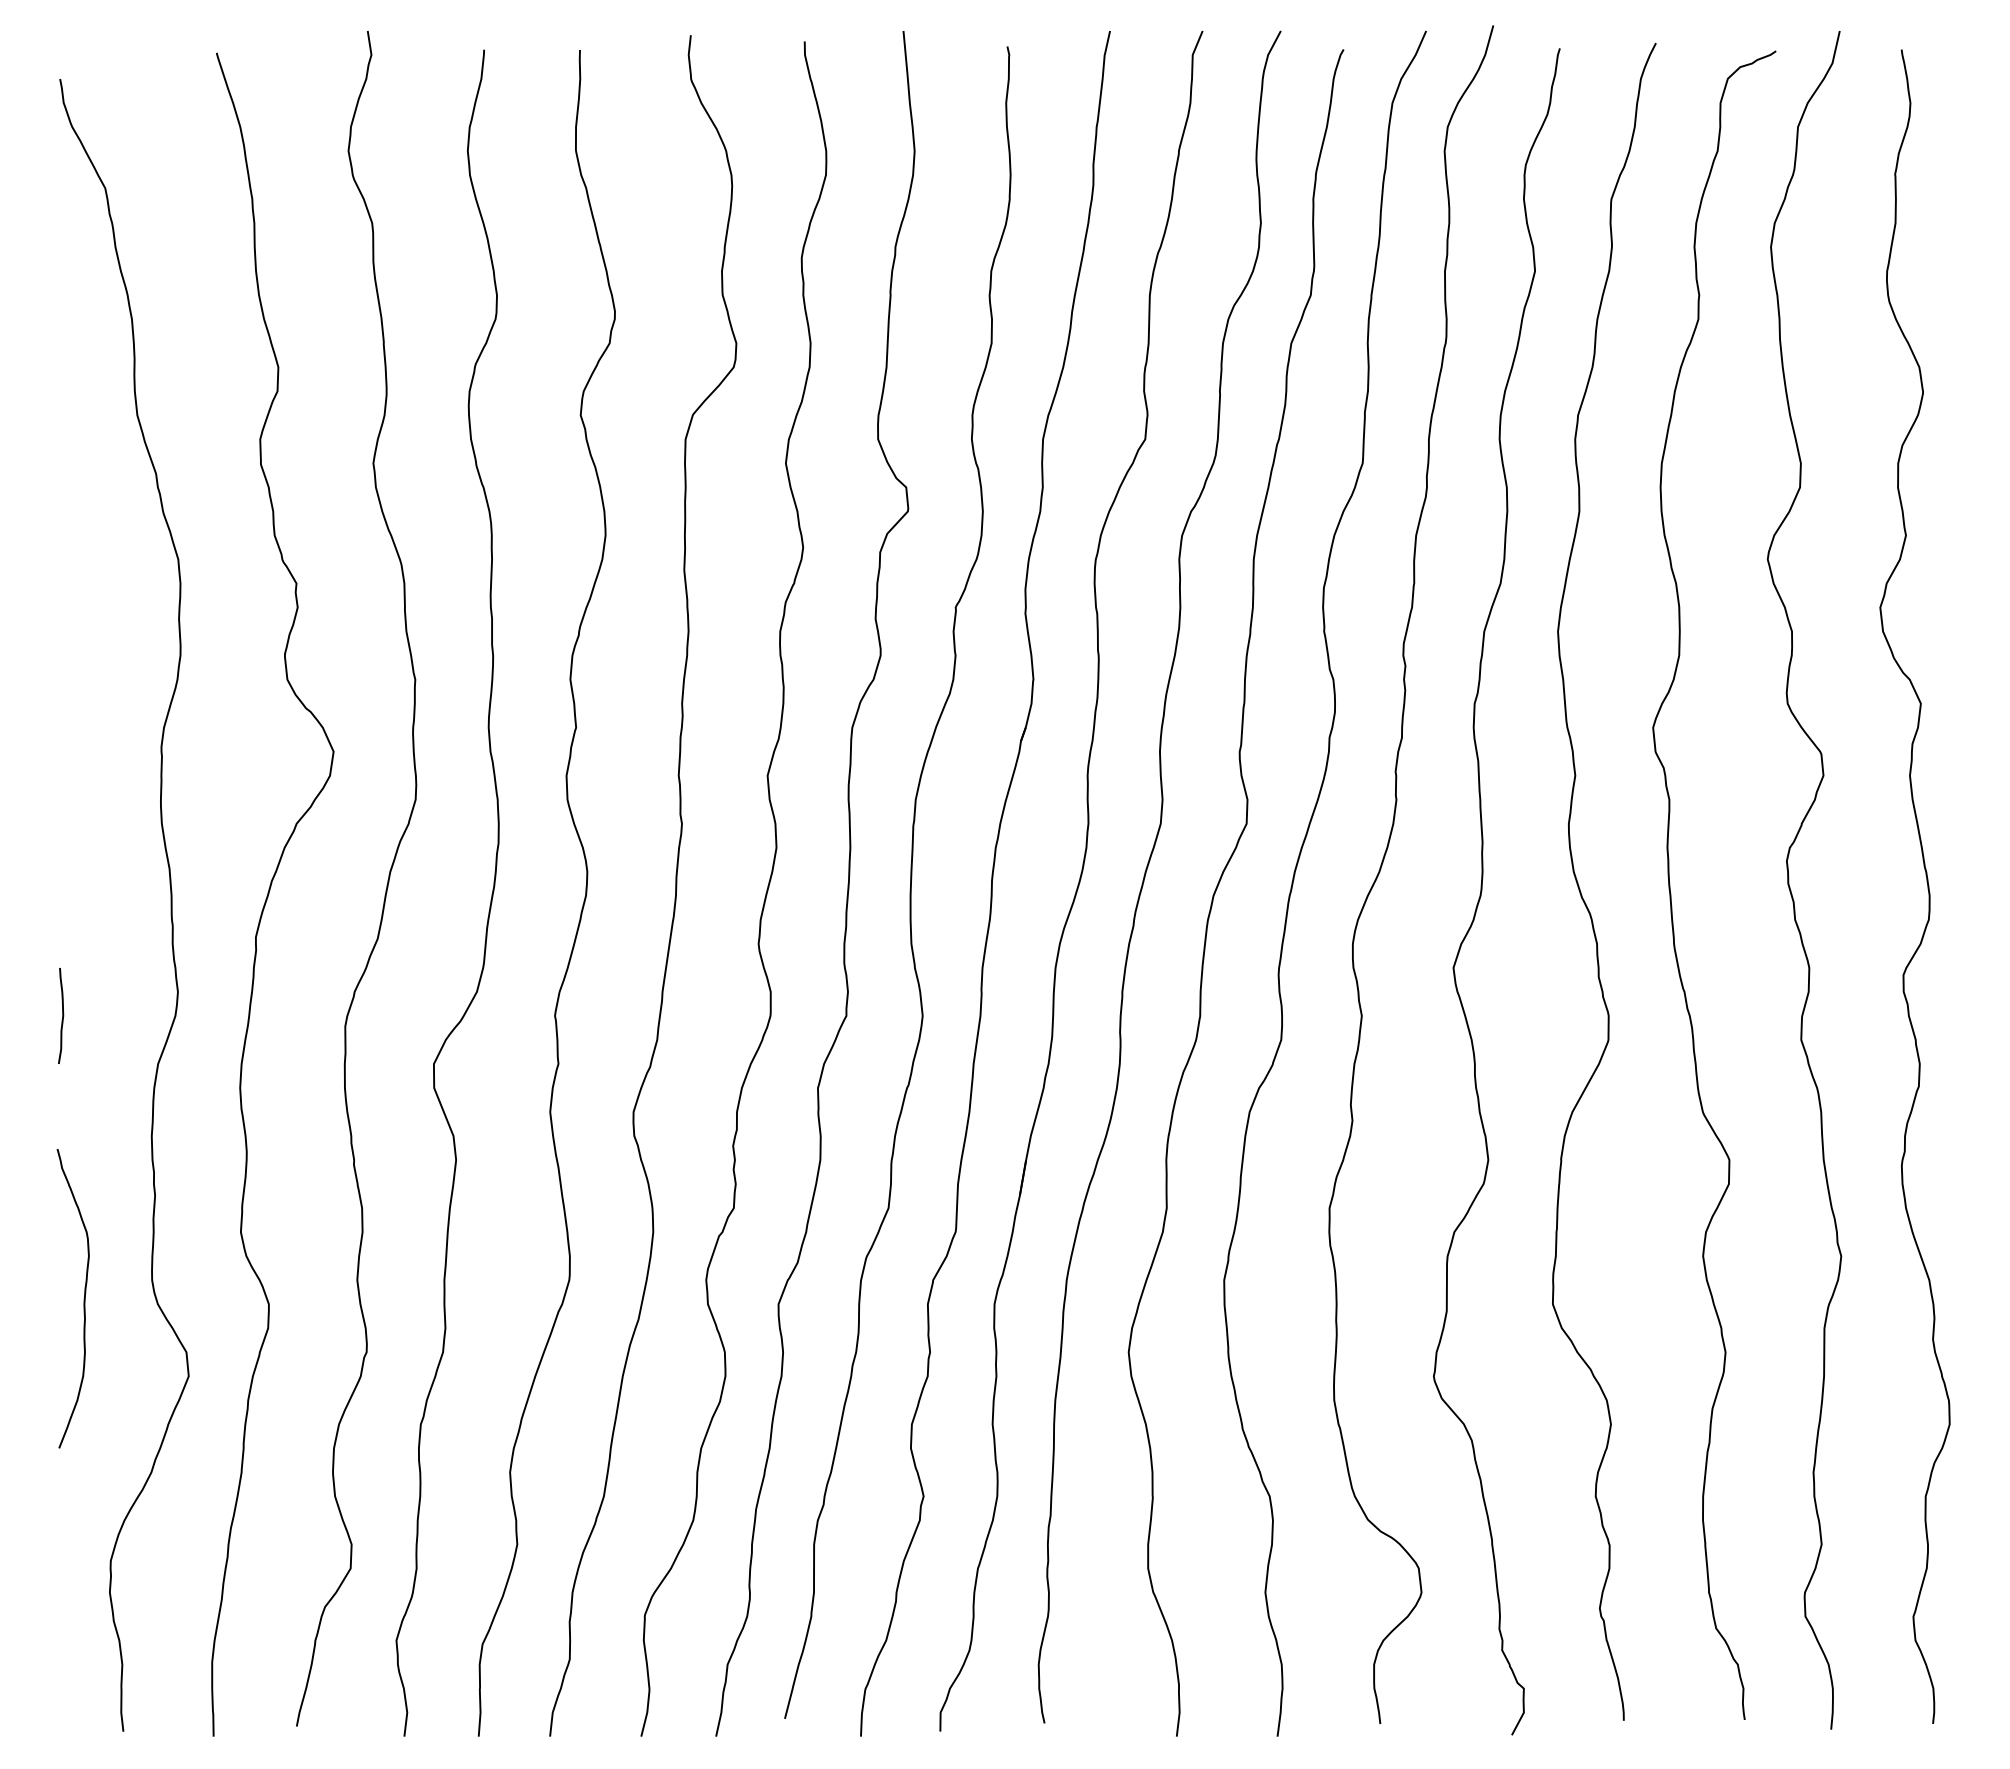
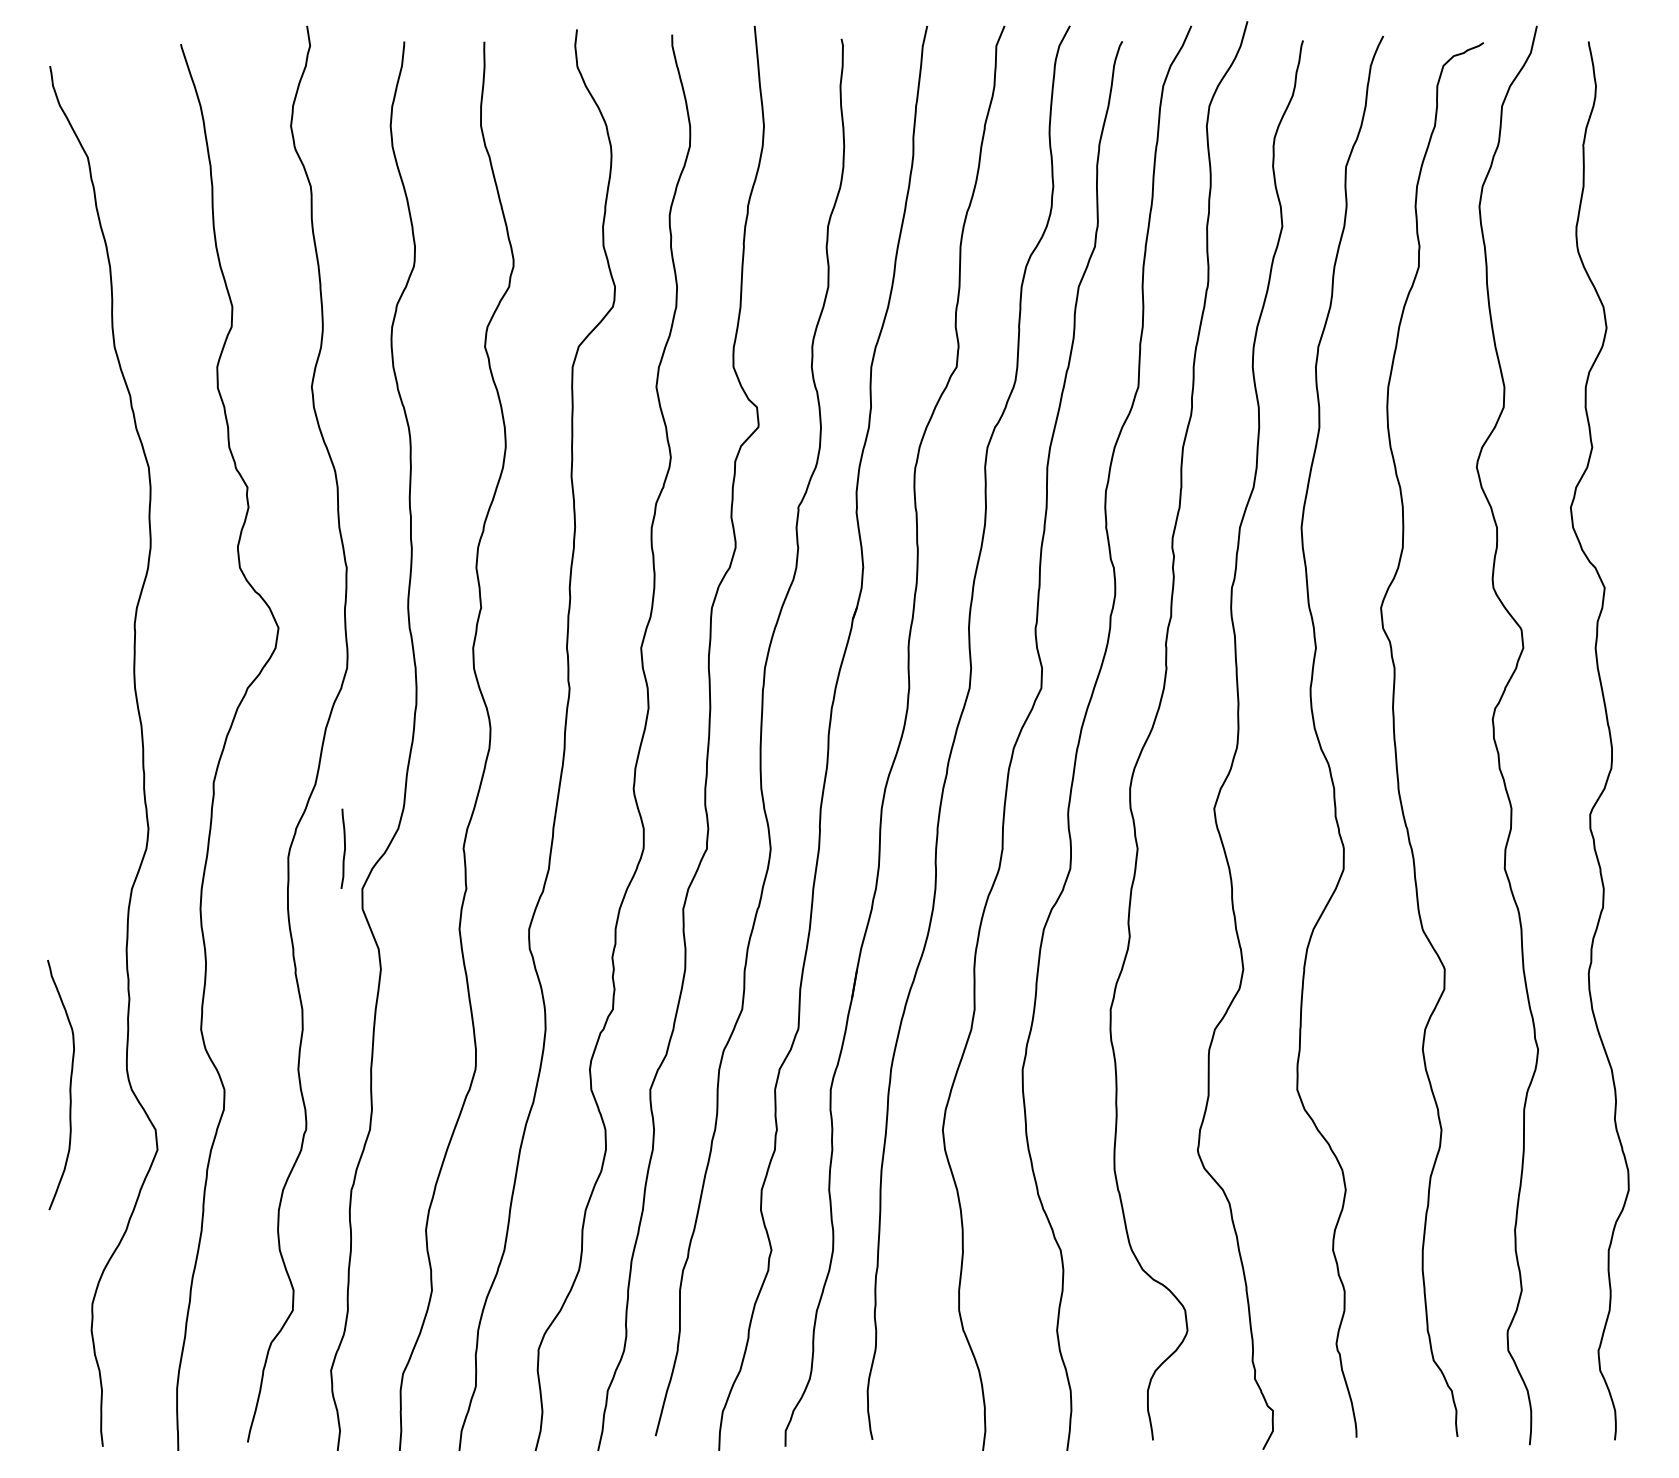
curve: (62, 1015) -> (344, 848), moved

